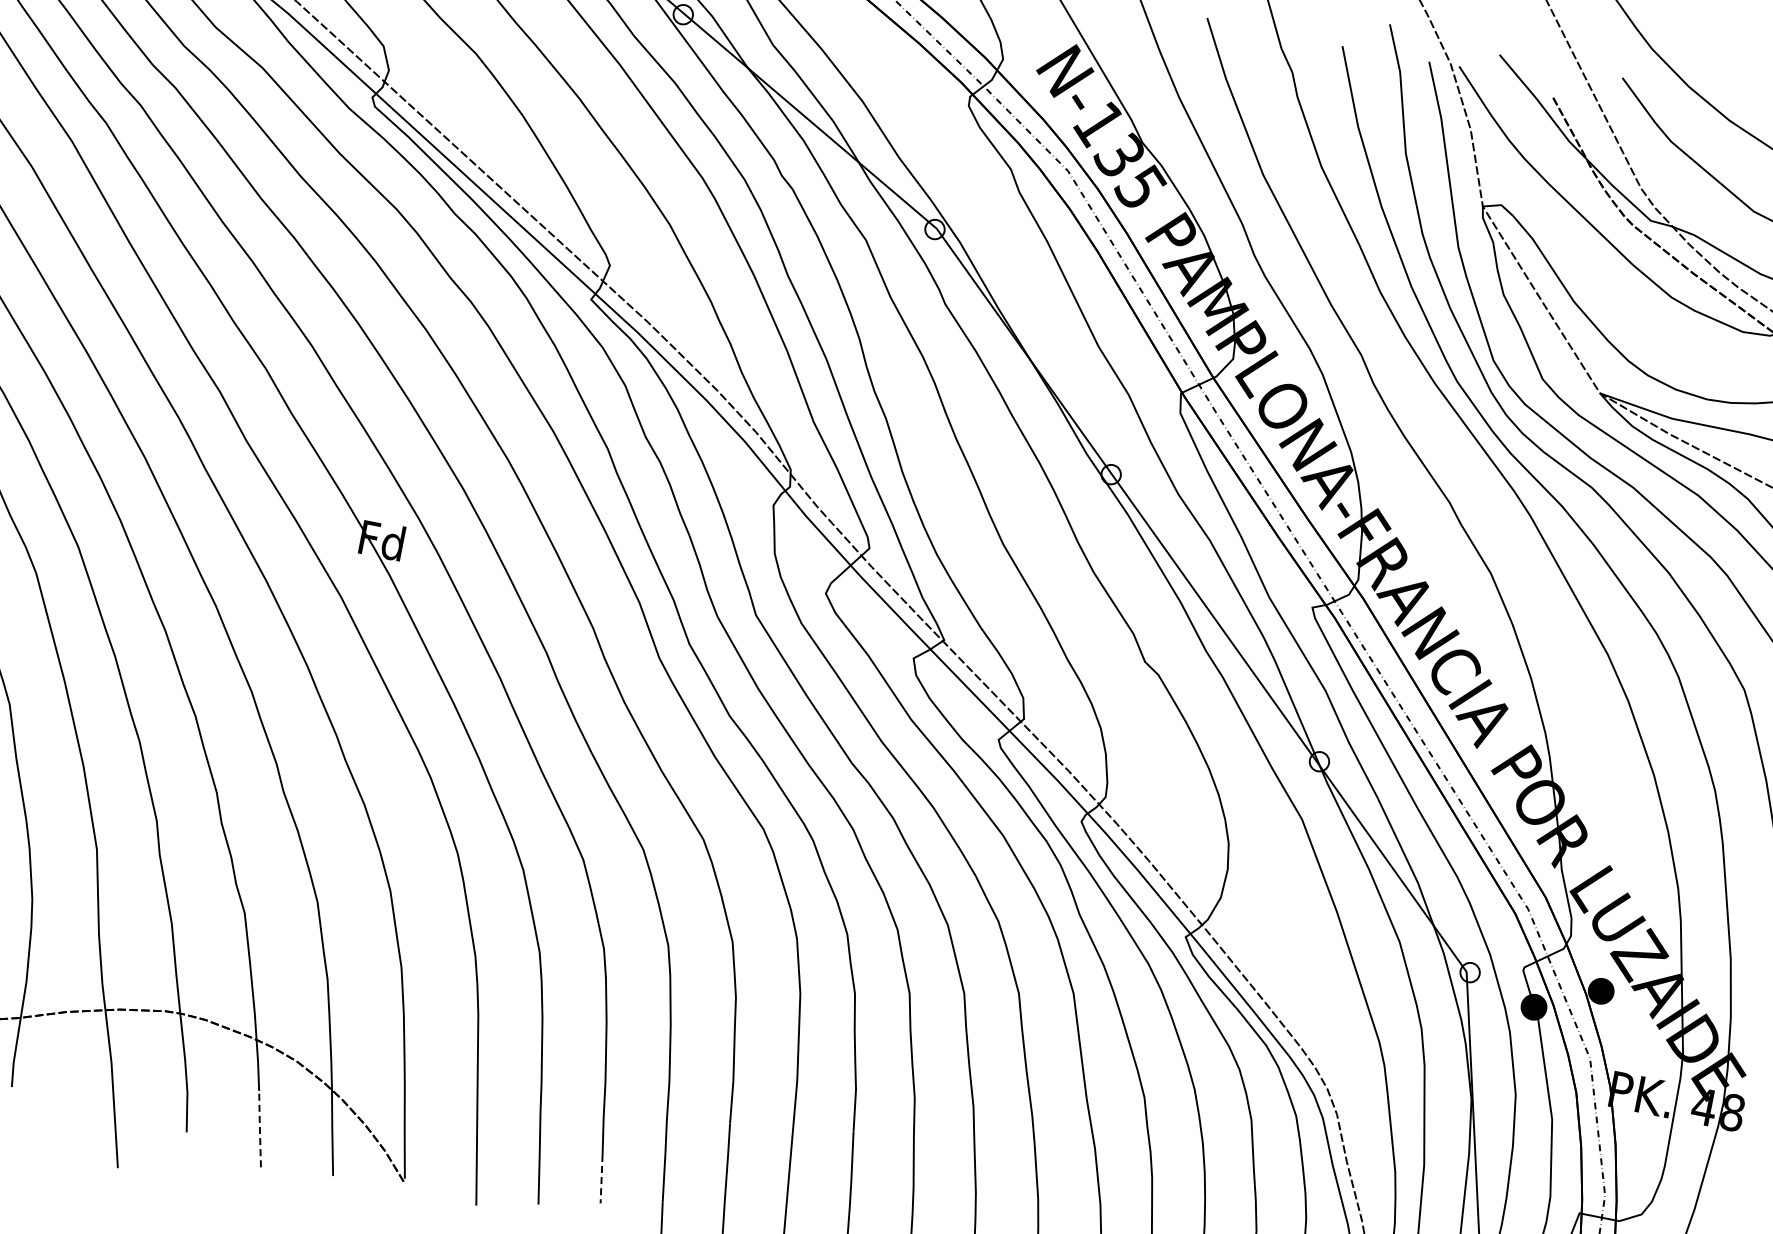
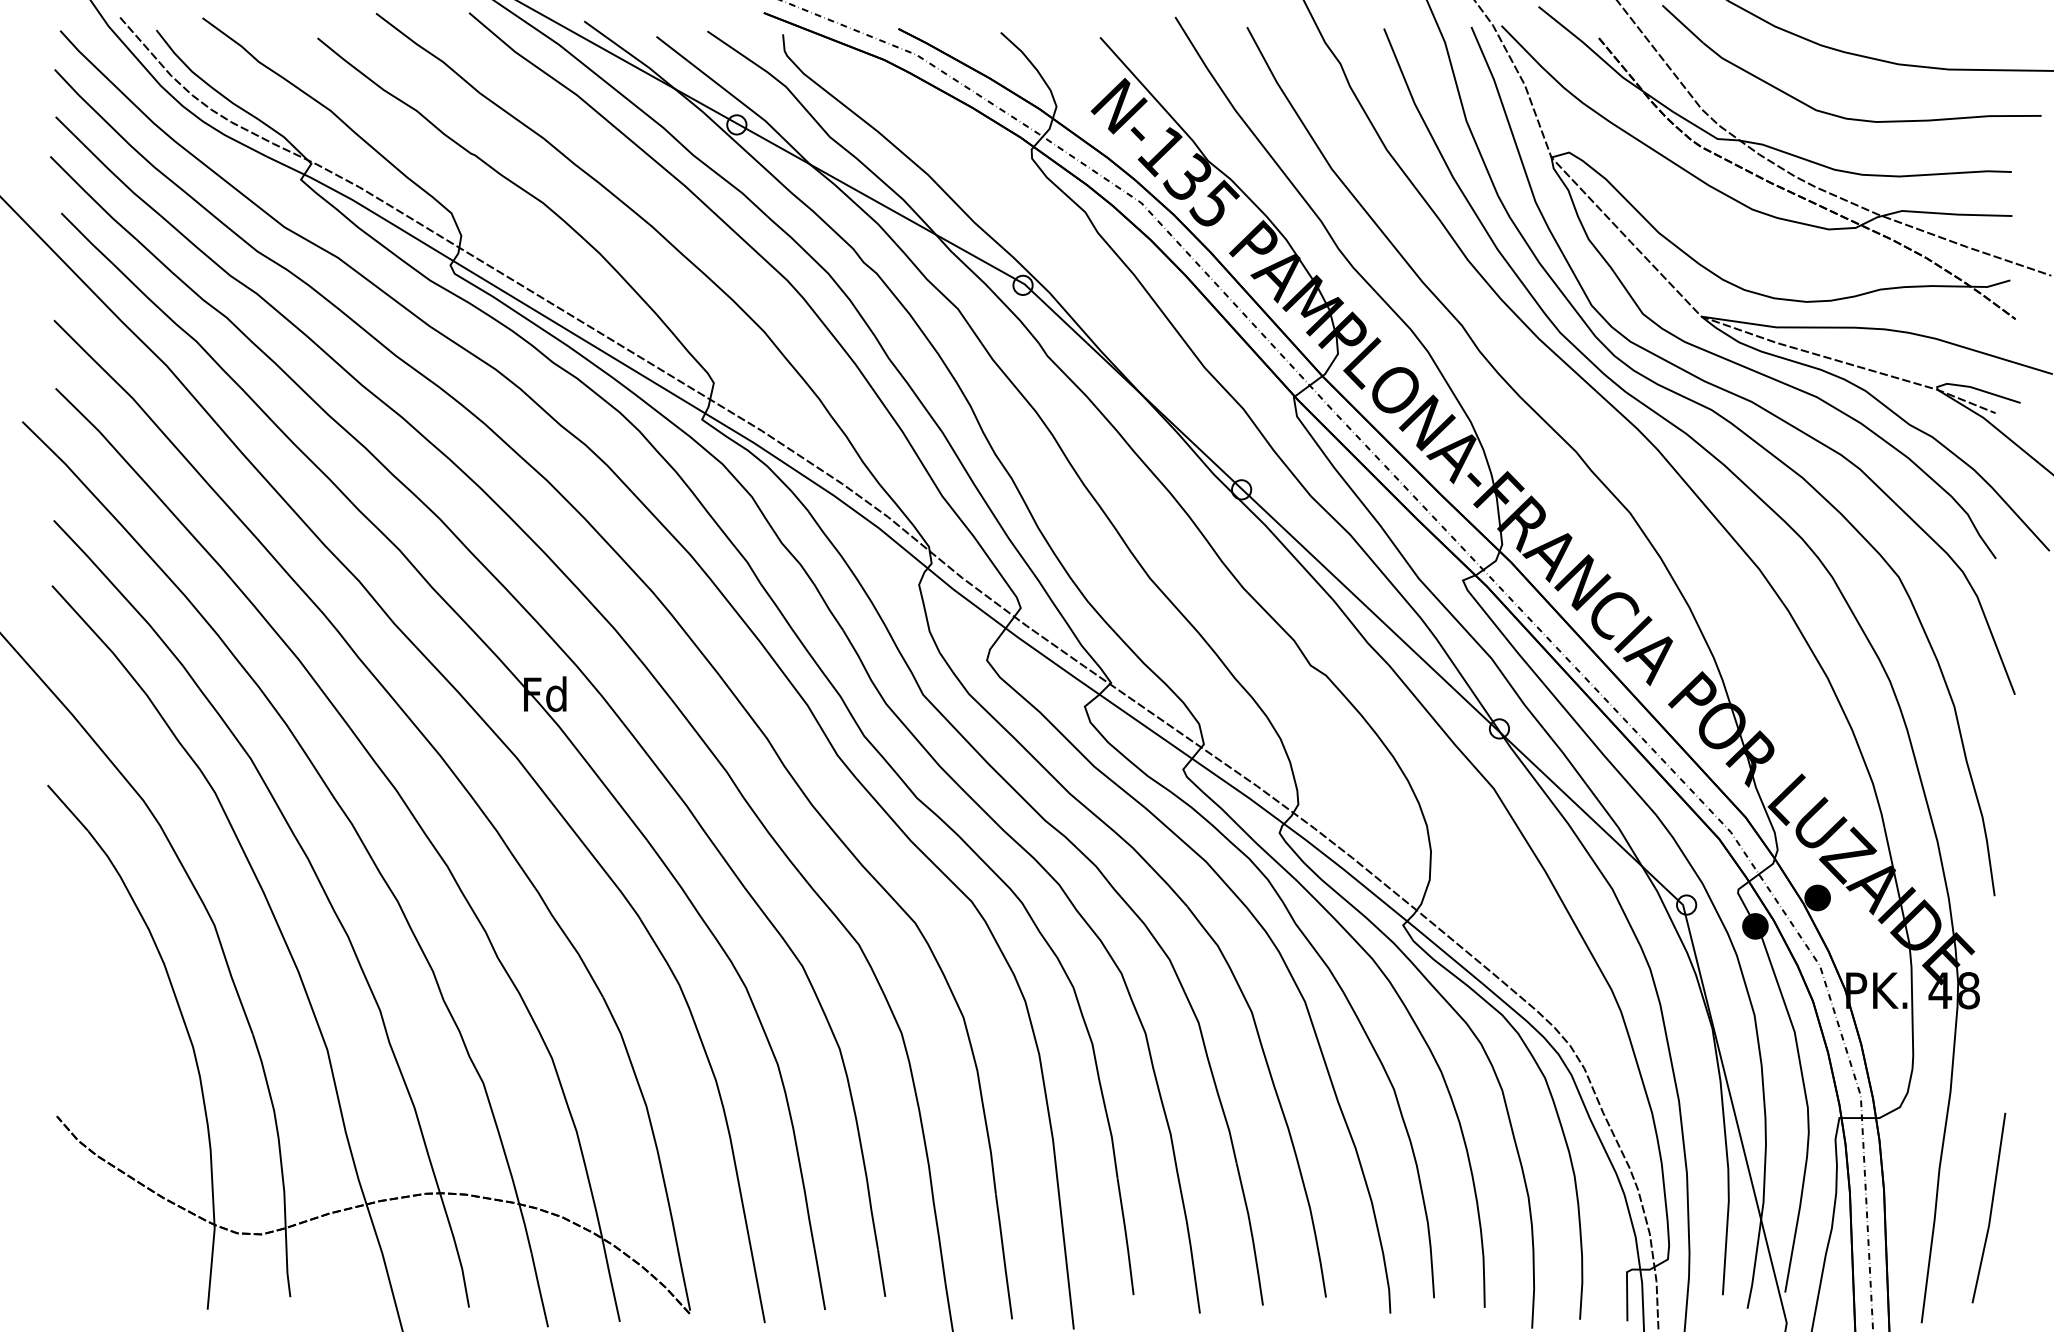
line: (259, 1129) -> (539, 1290), dashed -> solid
line: (601, 1179) -> (881, 1273), dashed -> solid

